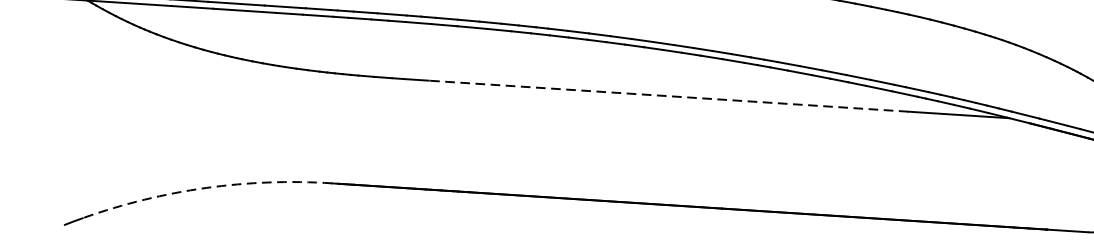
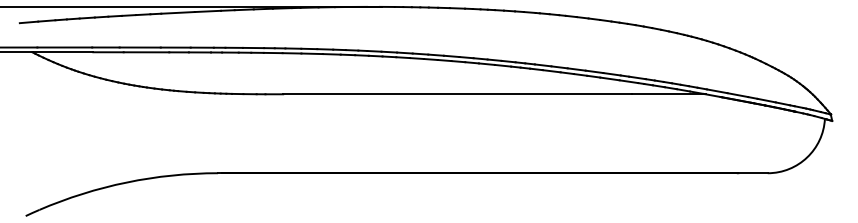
line: (668, 96) -> (457, 94), dashed -> solid
arc: (205, 187) -> (126, 182), dashed -> solid

